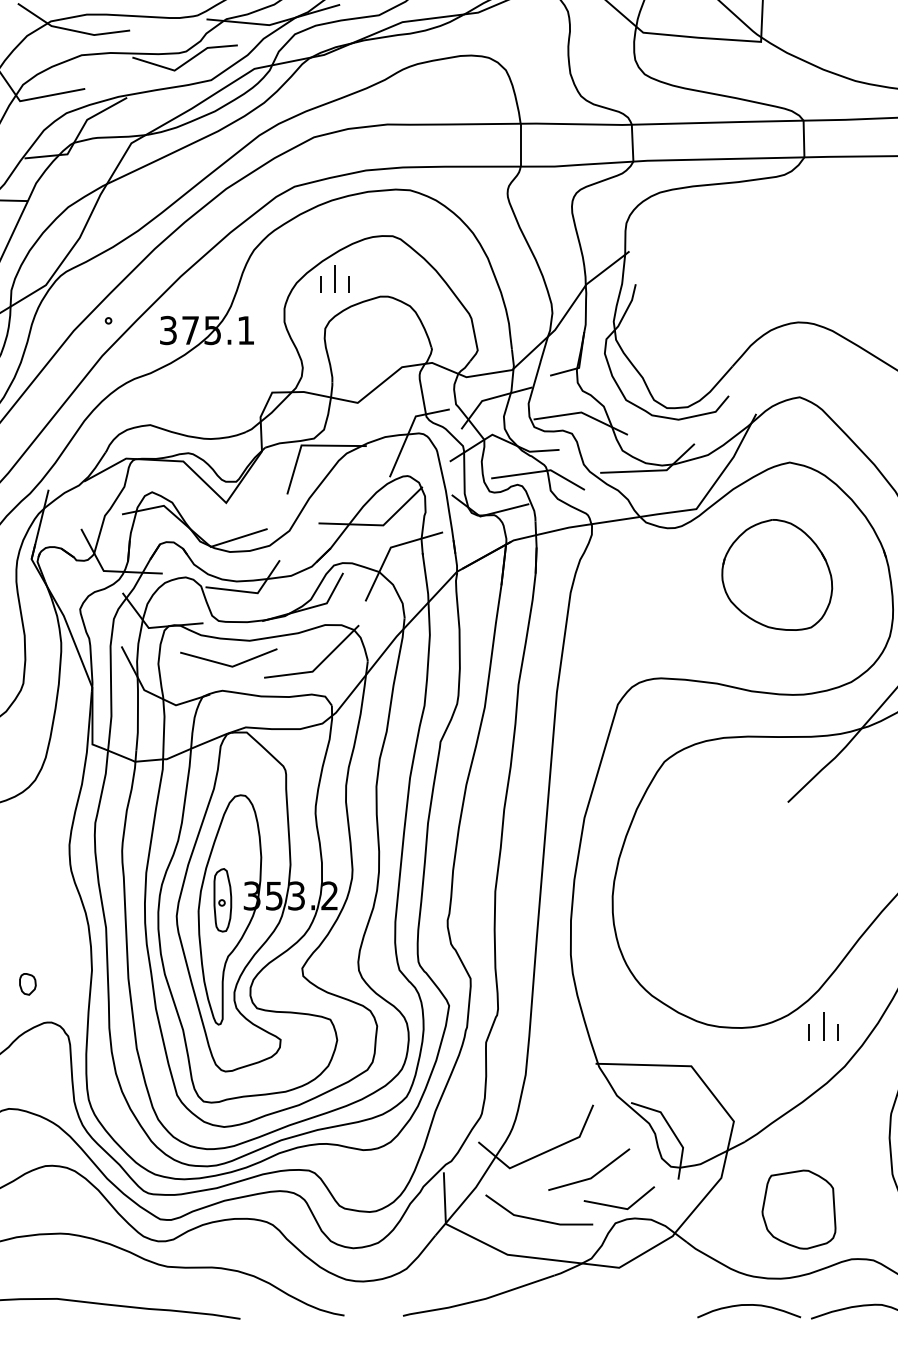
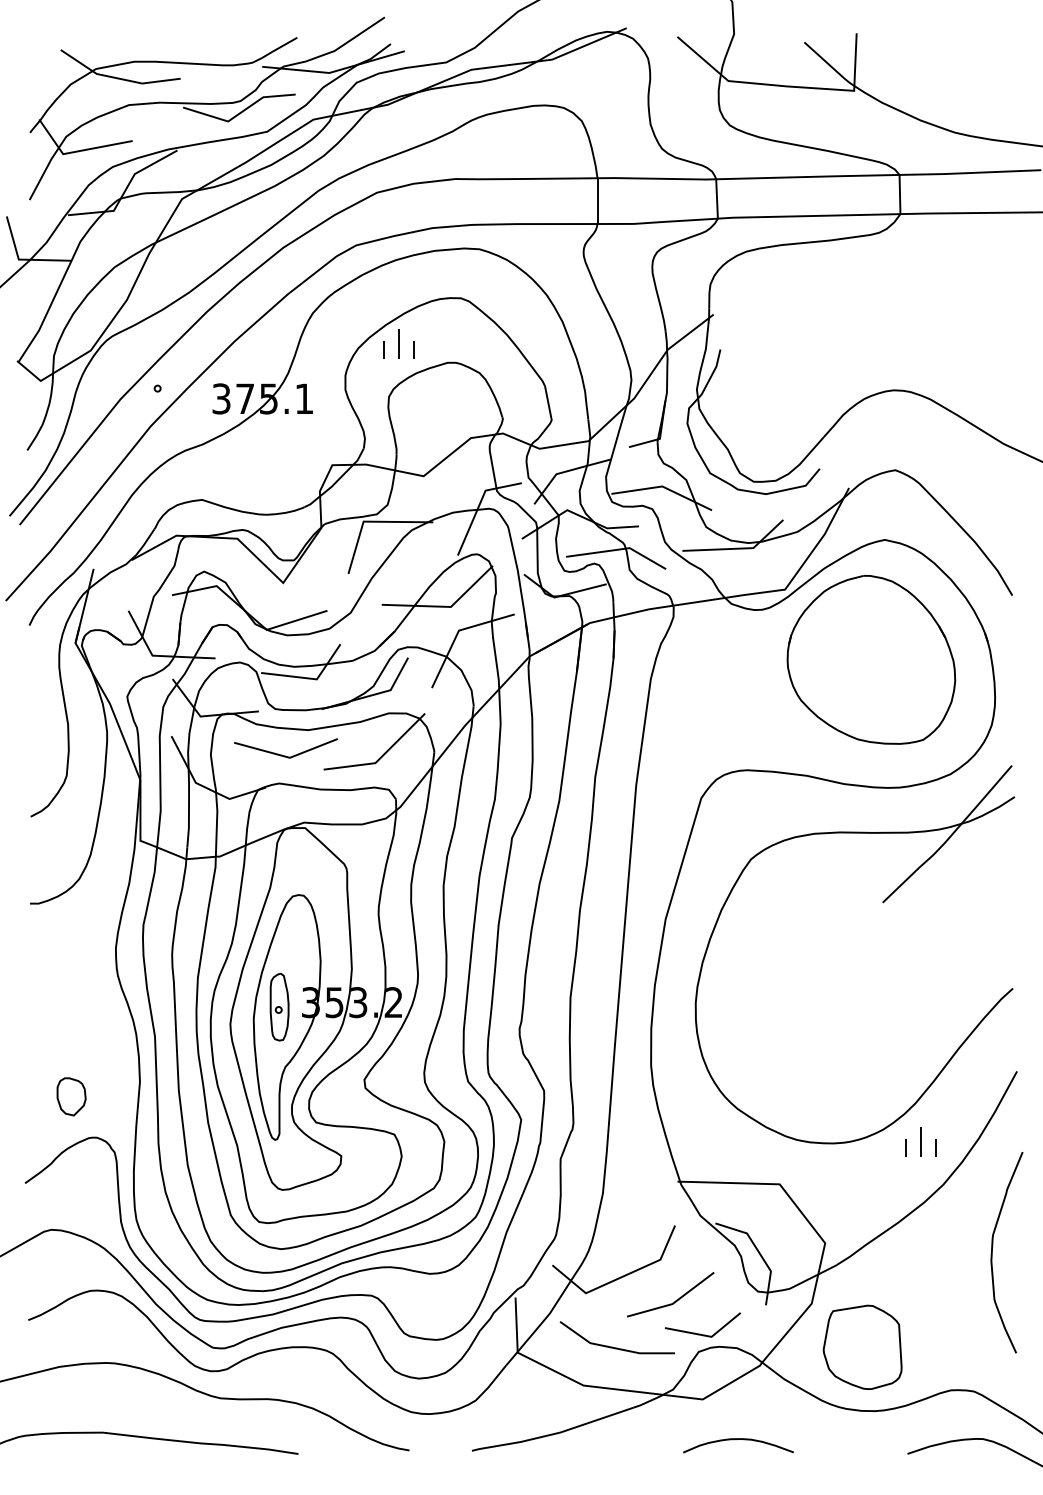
part: (777, 574) -> (871, 659), size x1.43
part: (27, 983) -> (71, 1096), size x1.67
part: (798, 1208) -> (862, 1346), moved
curve: (749, 1305) -> (738, 1439), moved

